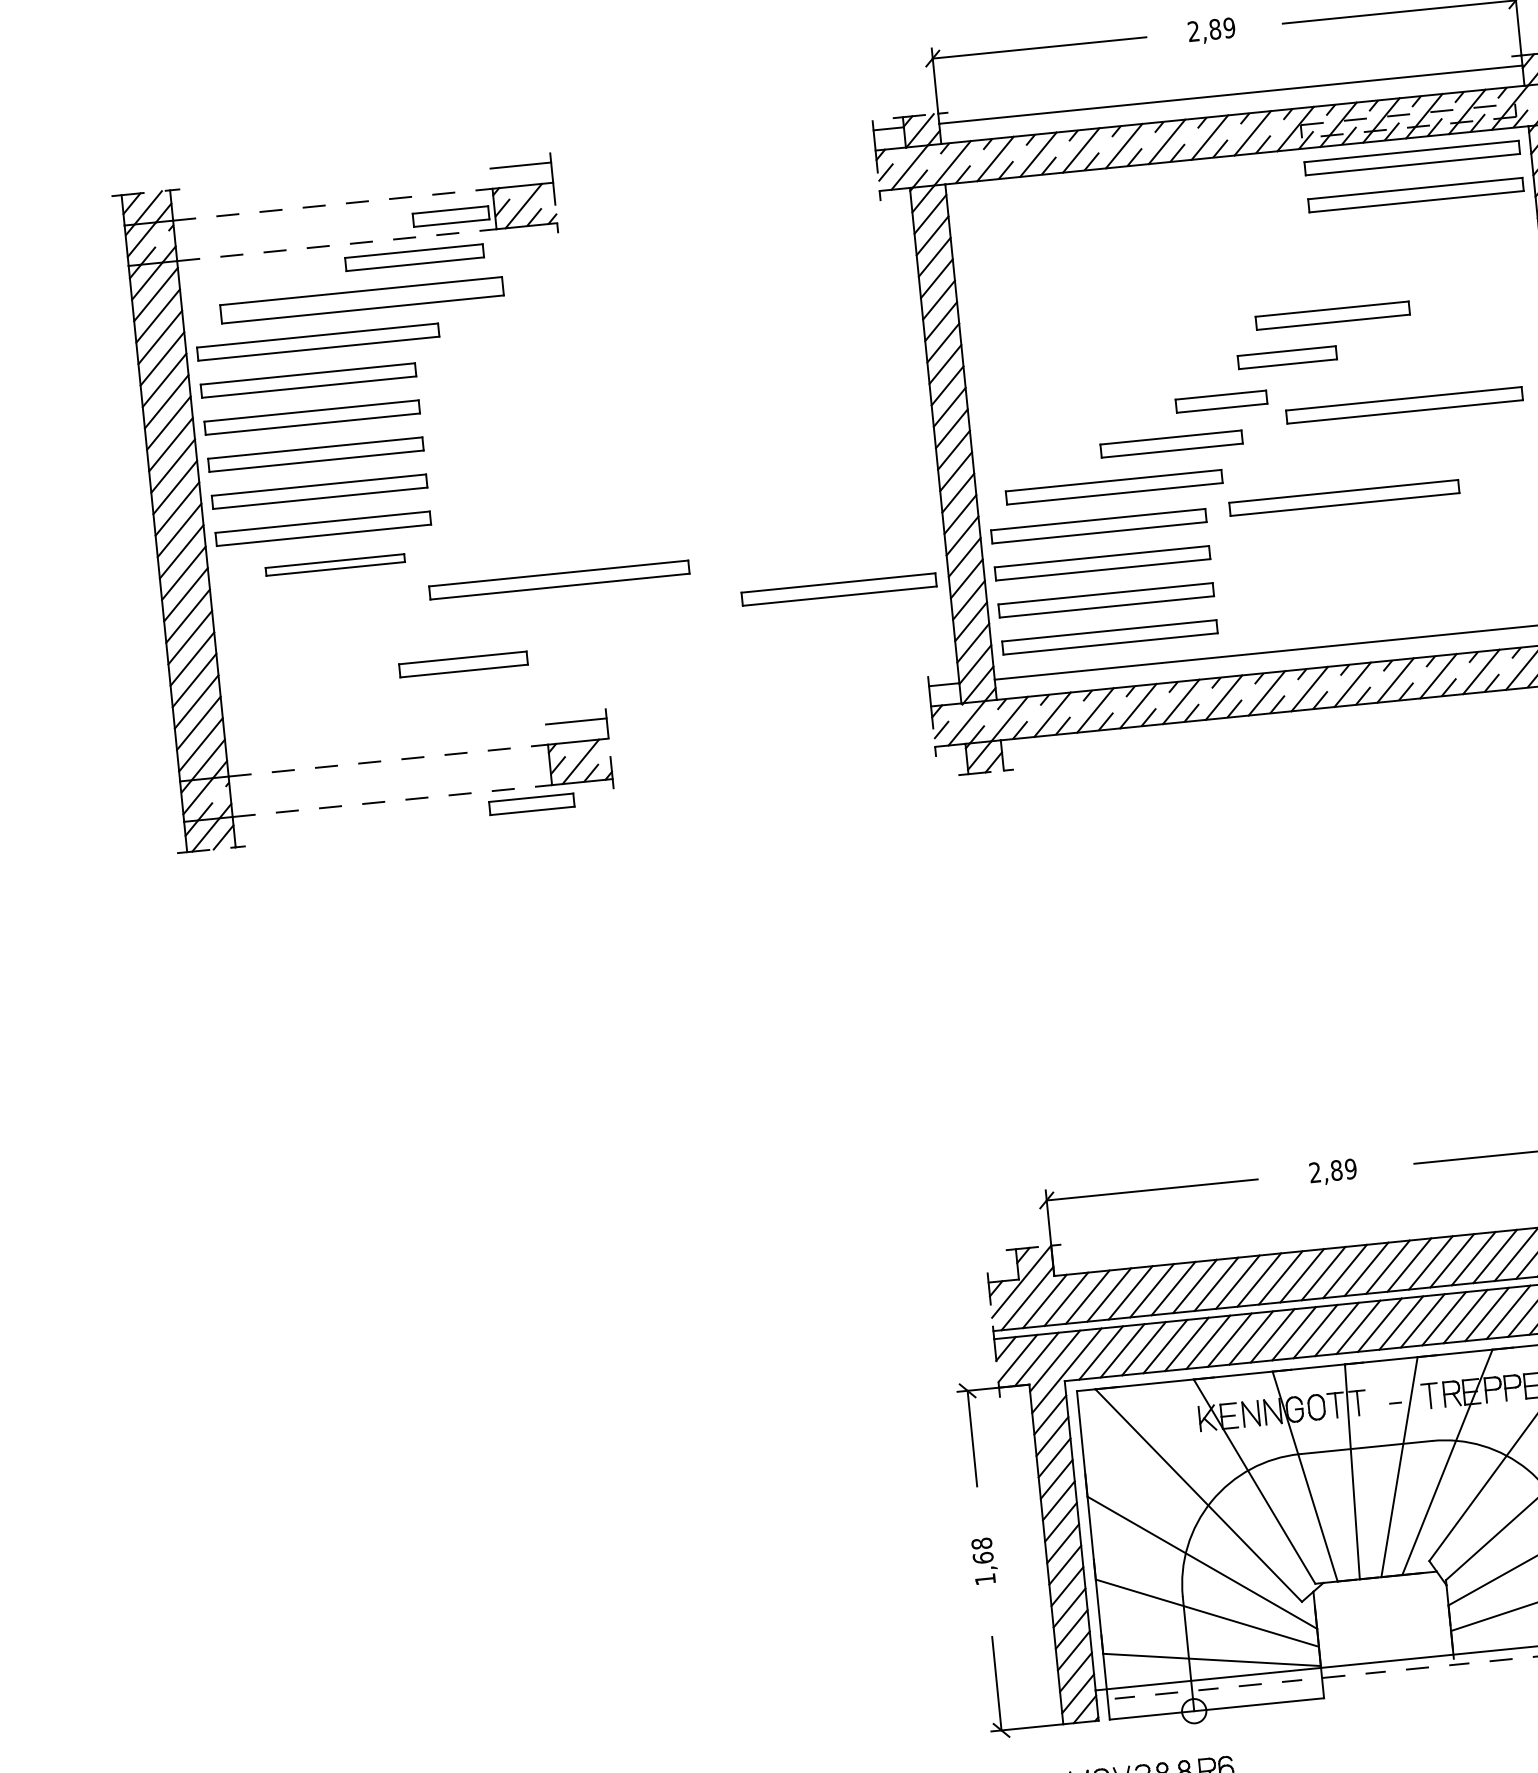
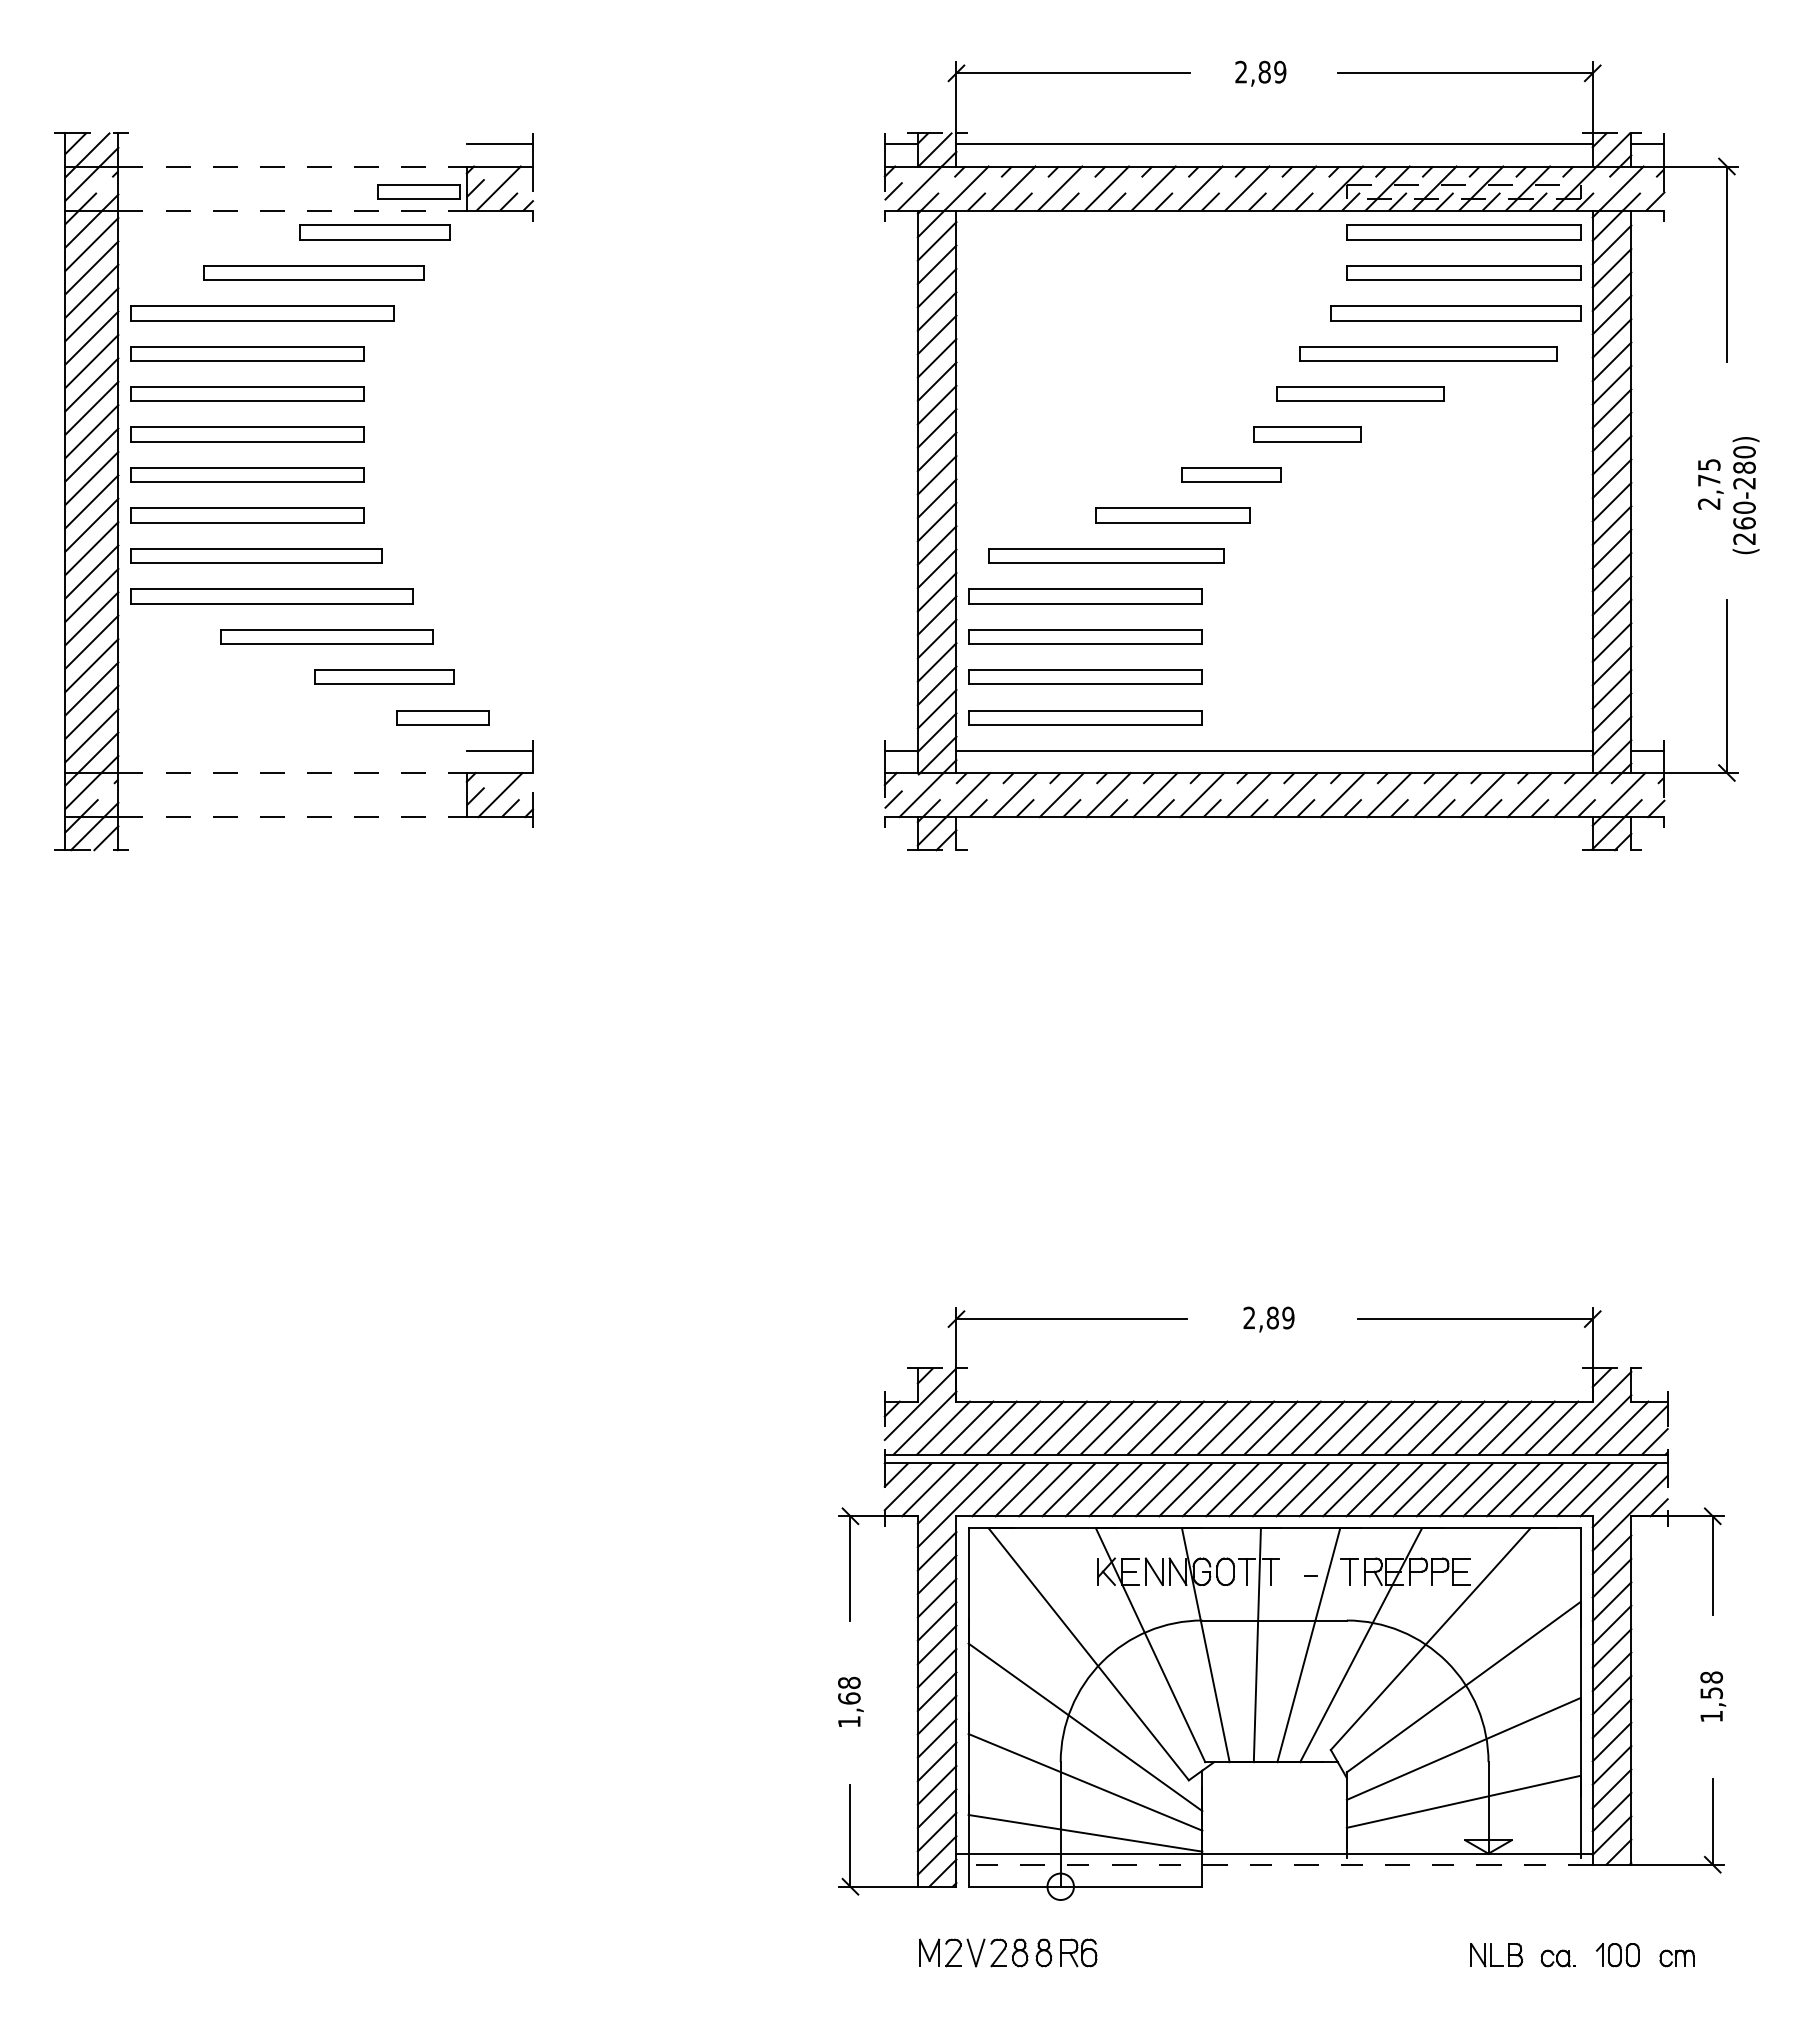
part: (361, 299) -> (313, 272), size x0.71
part: (1404, 405) -> (1428, 353), moved
part: (1344, 498) -> (1455, 313), moved
part: (335, 564) -> (256, 555), size x1.67
part: (559, 580) -> (271, 596), moved
part: (838, 589) -> (326, 636), moved
part: (531, 804) -> (442, 717), moved

